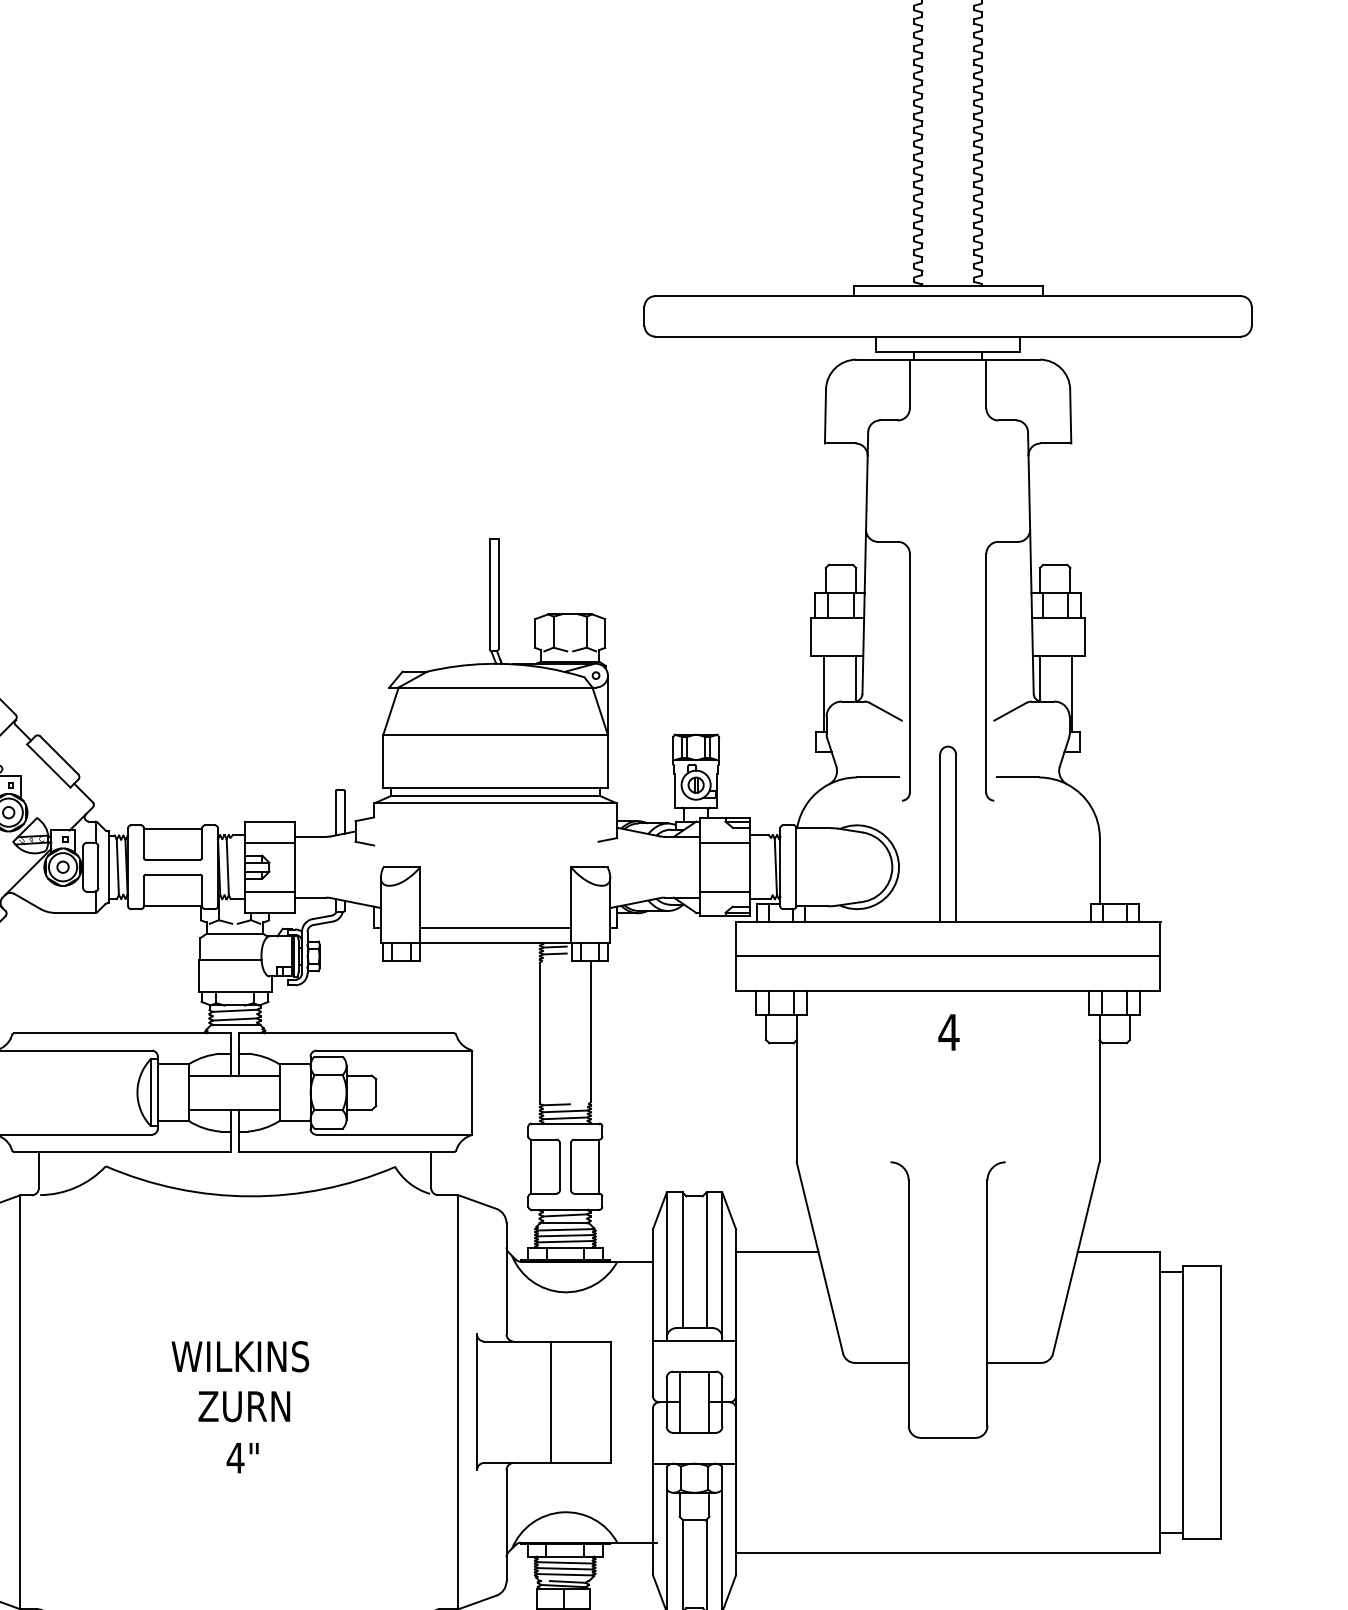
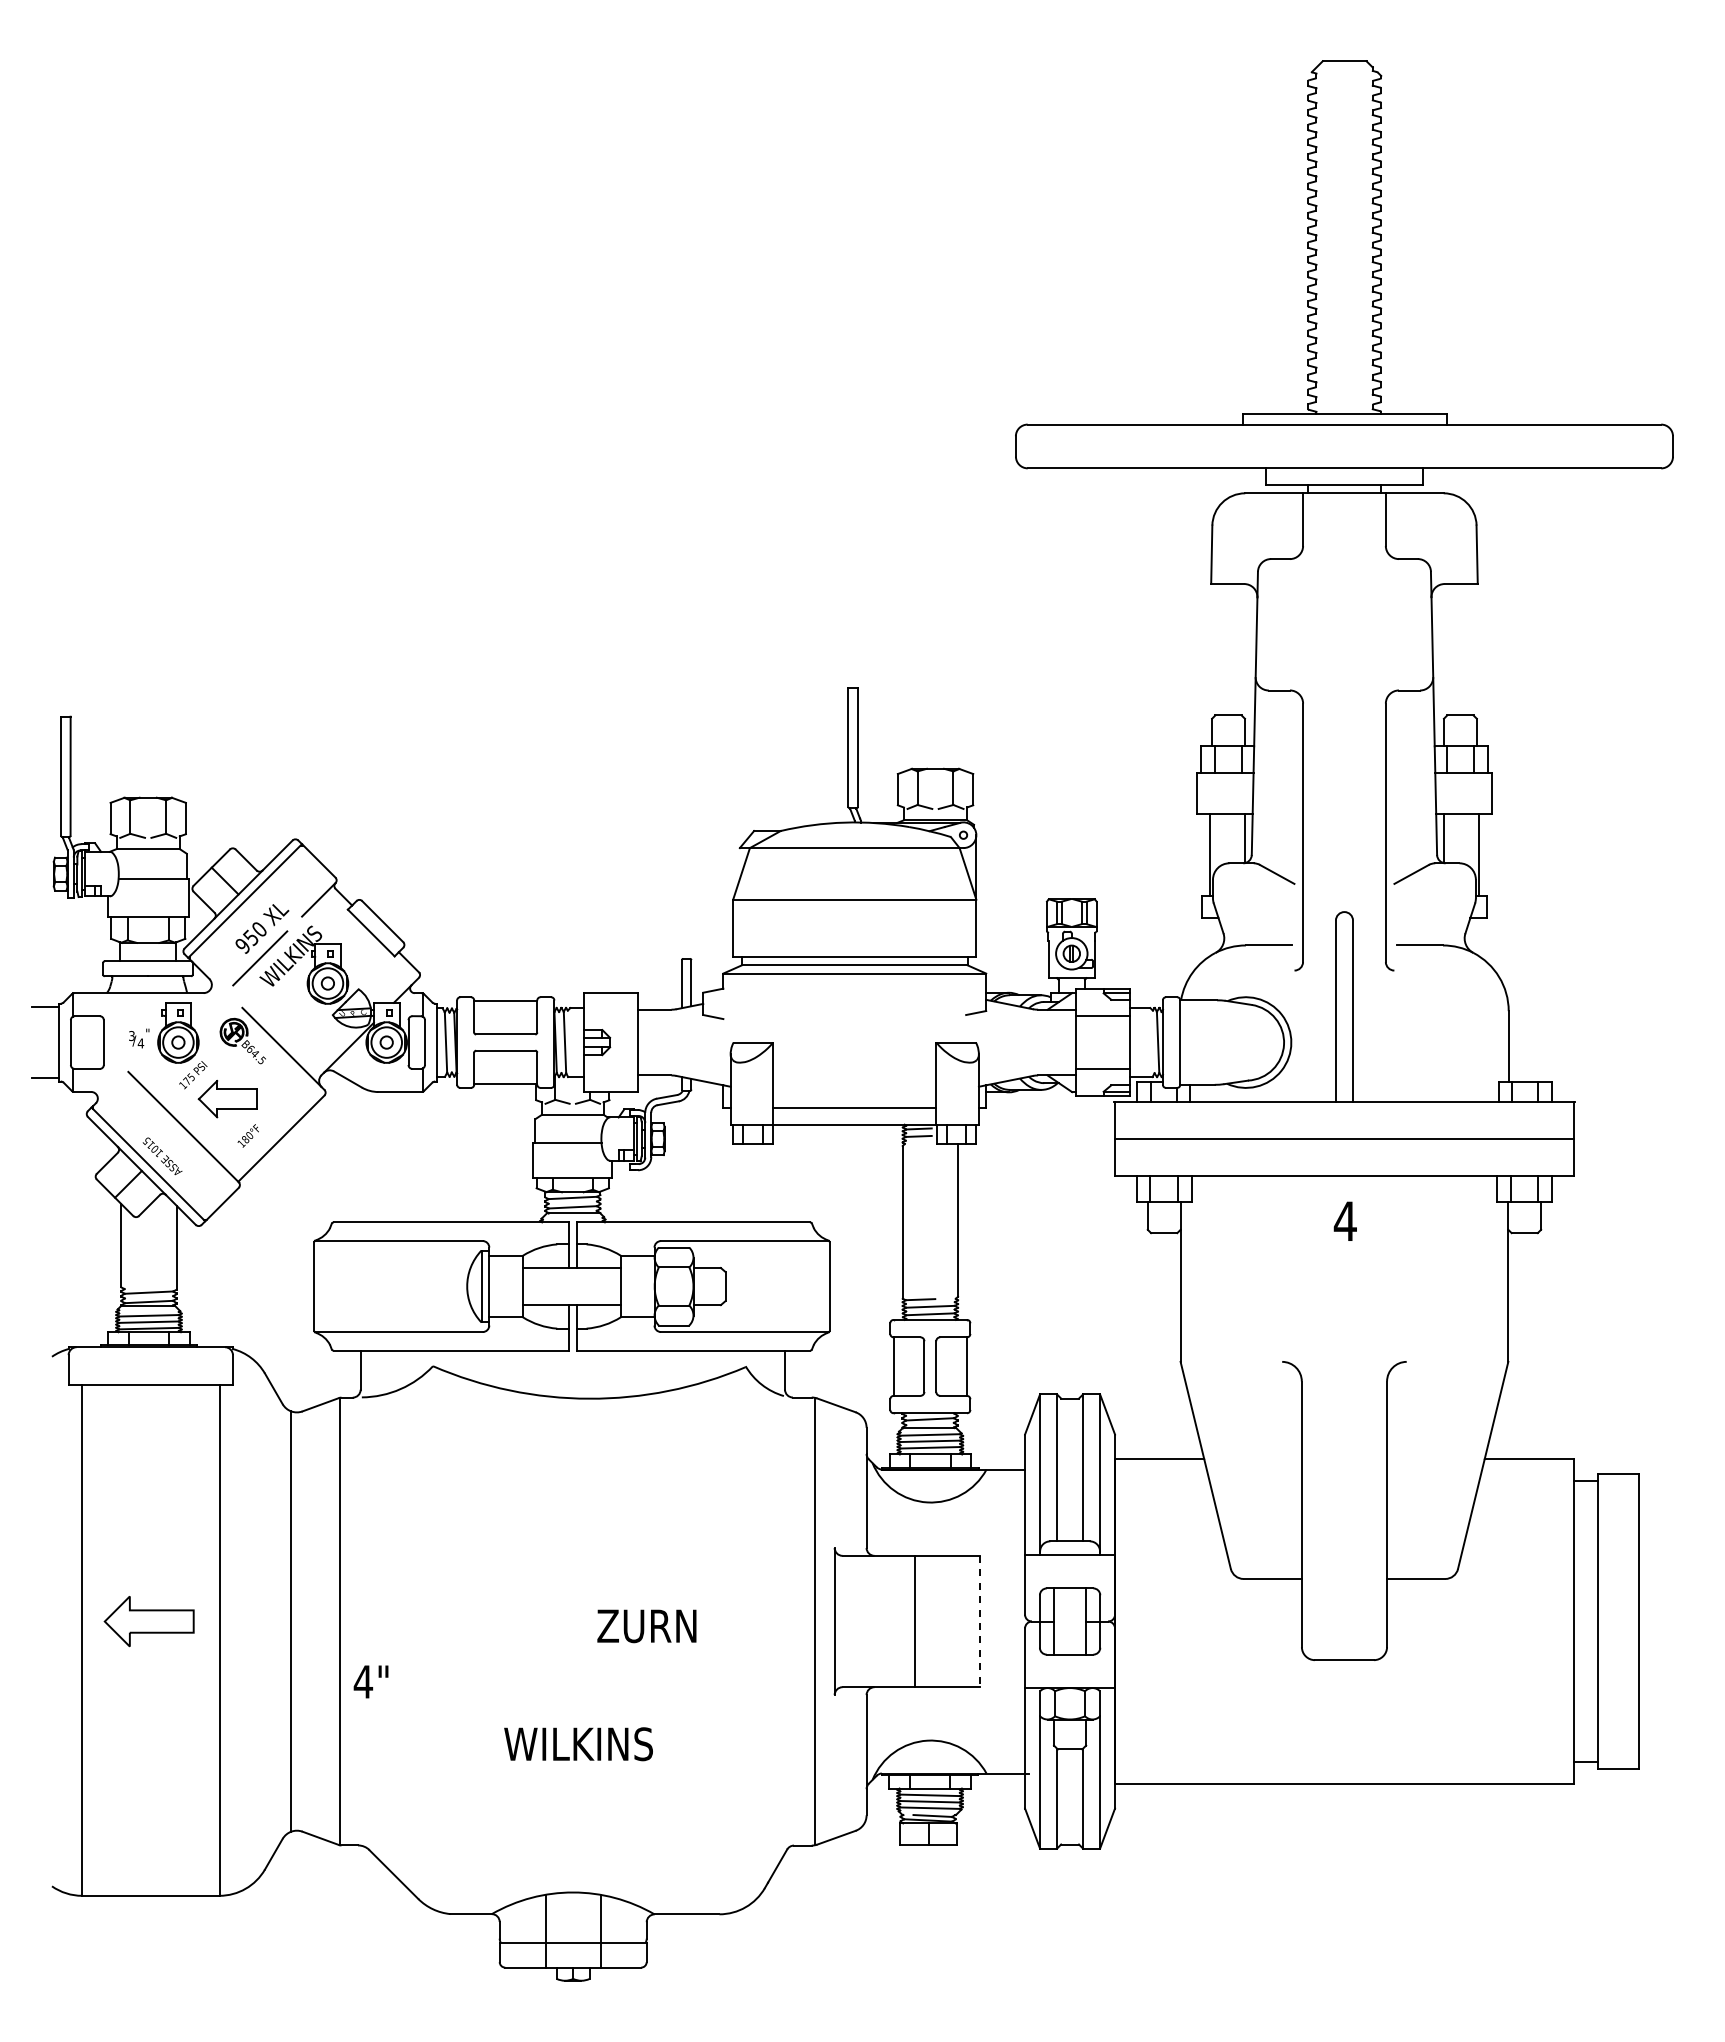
line: (269, 842) -> (610, 1015), removed
line: (269, 892) -> (610, 1069), removed
text: (240, 1356) -> (578, 1744), moved
line: (610, 1402) -> (979, 1621), solid -> dashed
text: (243, 1406) -> (646, 1626), moved
text: (242, 1457) -> (370, 1681), moved

